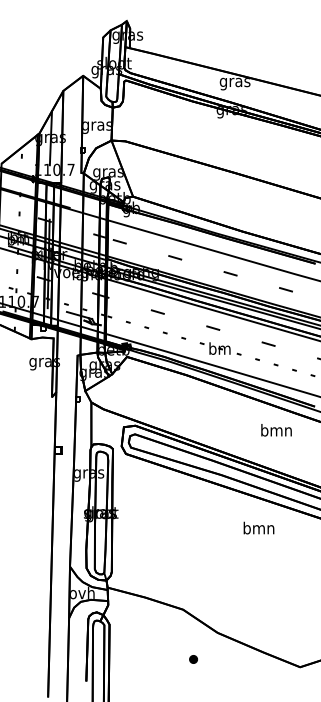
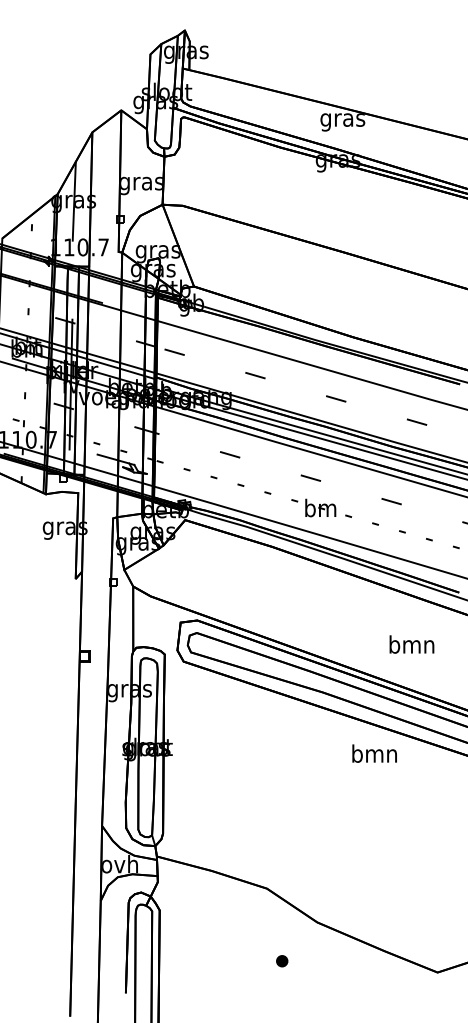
text: (276, 430) -> (411, 644), moved
text: (258, 527) -> (373, 752), moved

